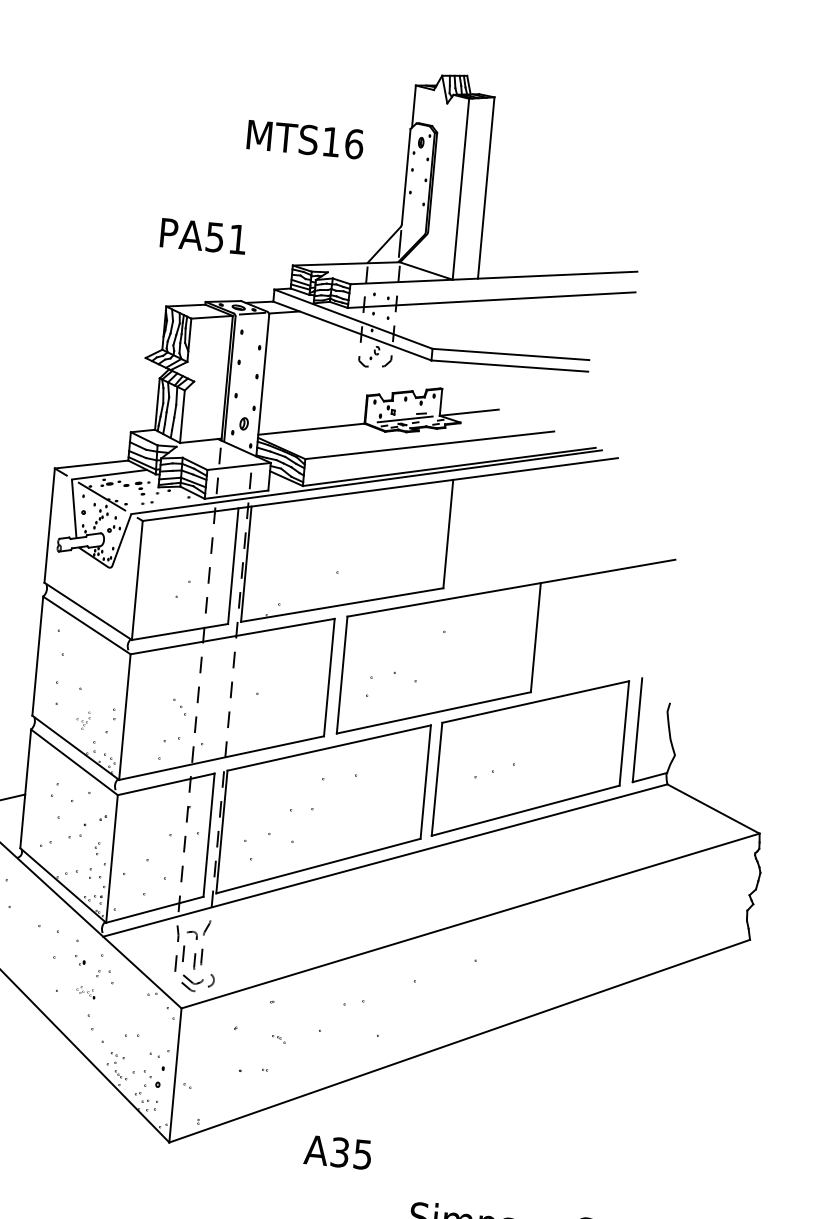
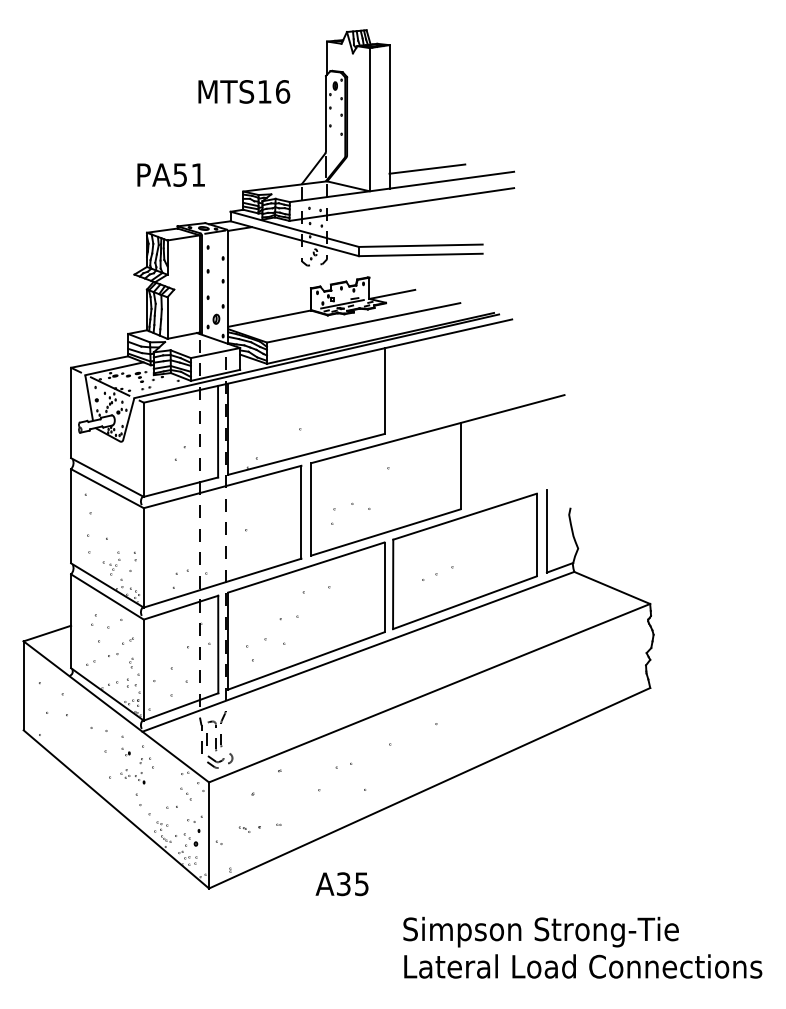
line: (528, 257) -> (427, 168), added
part: (179, 706) -> (185, 793), moved
part: (83, 720) -> (111, 563), size x1.67
part: (94, 819) -> (127, 640), size x0.62
part: (85, 992) -> (132, 776), size x1.67
part: (278, 1039) -> (244, 829), moved

